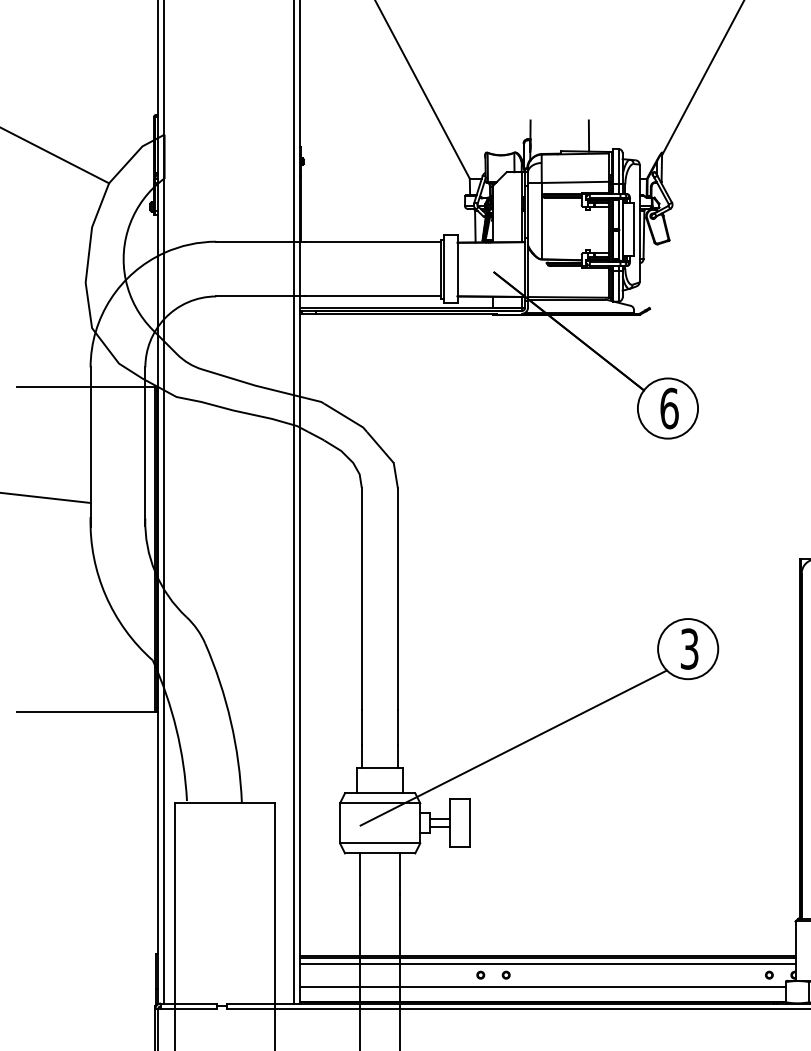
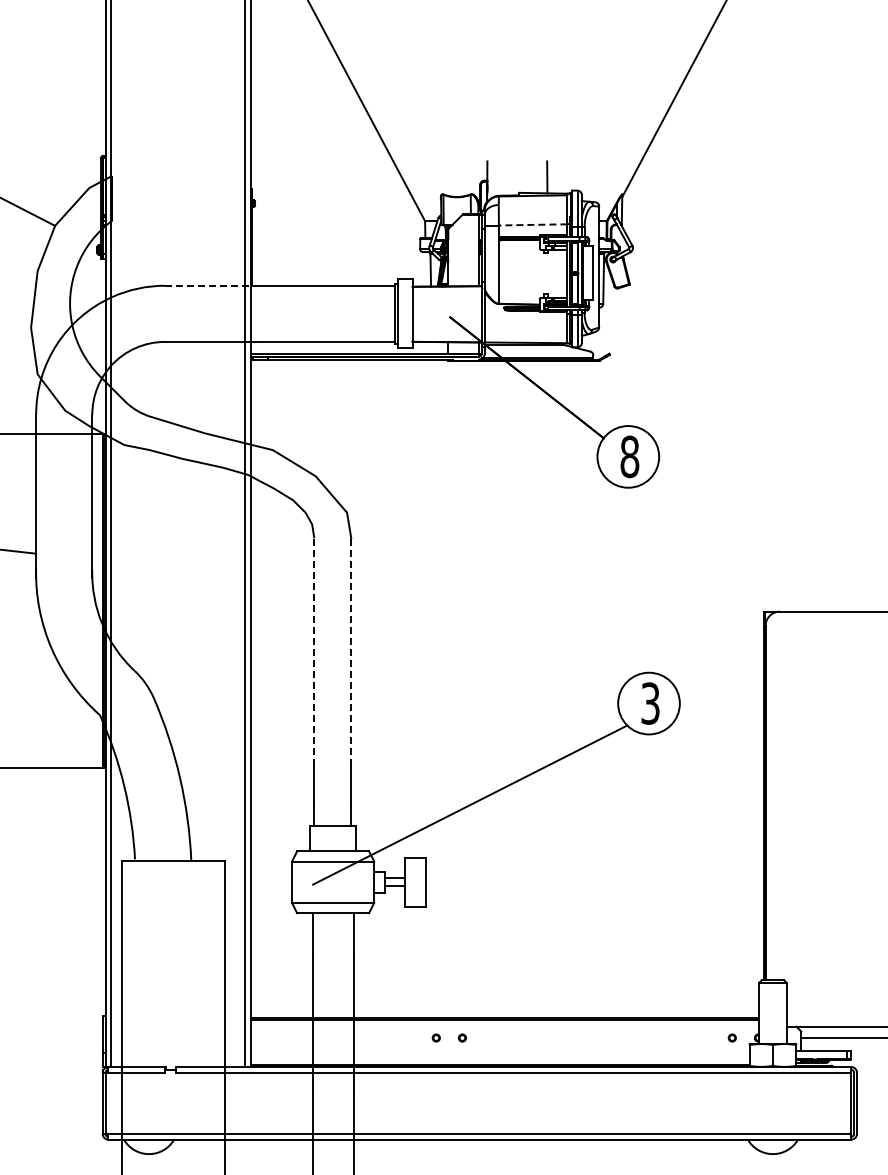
line: (574, 181) -> (532, 224), solid -> dashed
line: (261, 241) -> (211, 285), solid -> dashed
text: (669, 408) -> (629, 456), 6 -> 8
line: (361, 599) -> (314, 652), solid -> dashed
line: (398, 599) -> (351, 652), solid -> dashed
line: (547, 963) -> (504, 1026), removed
line: (542, 987) -> (499, 1050), removed

